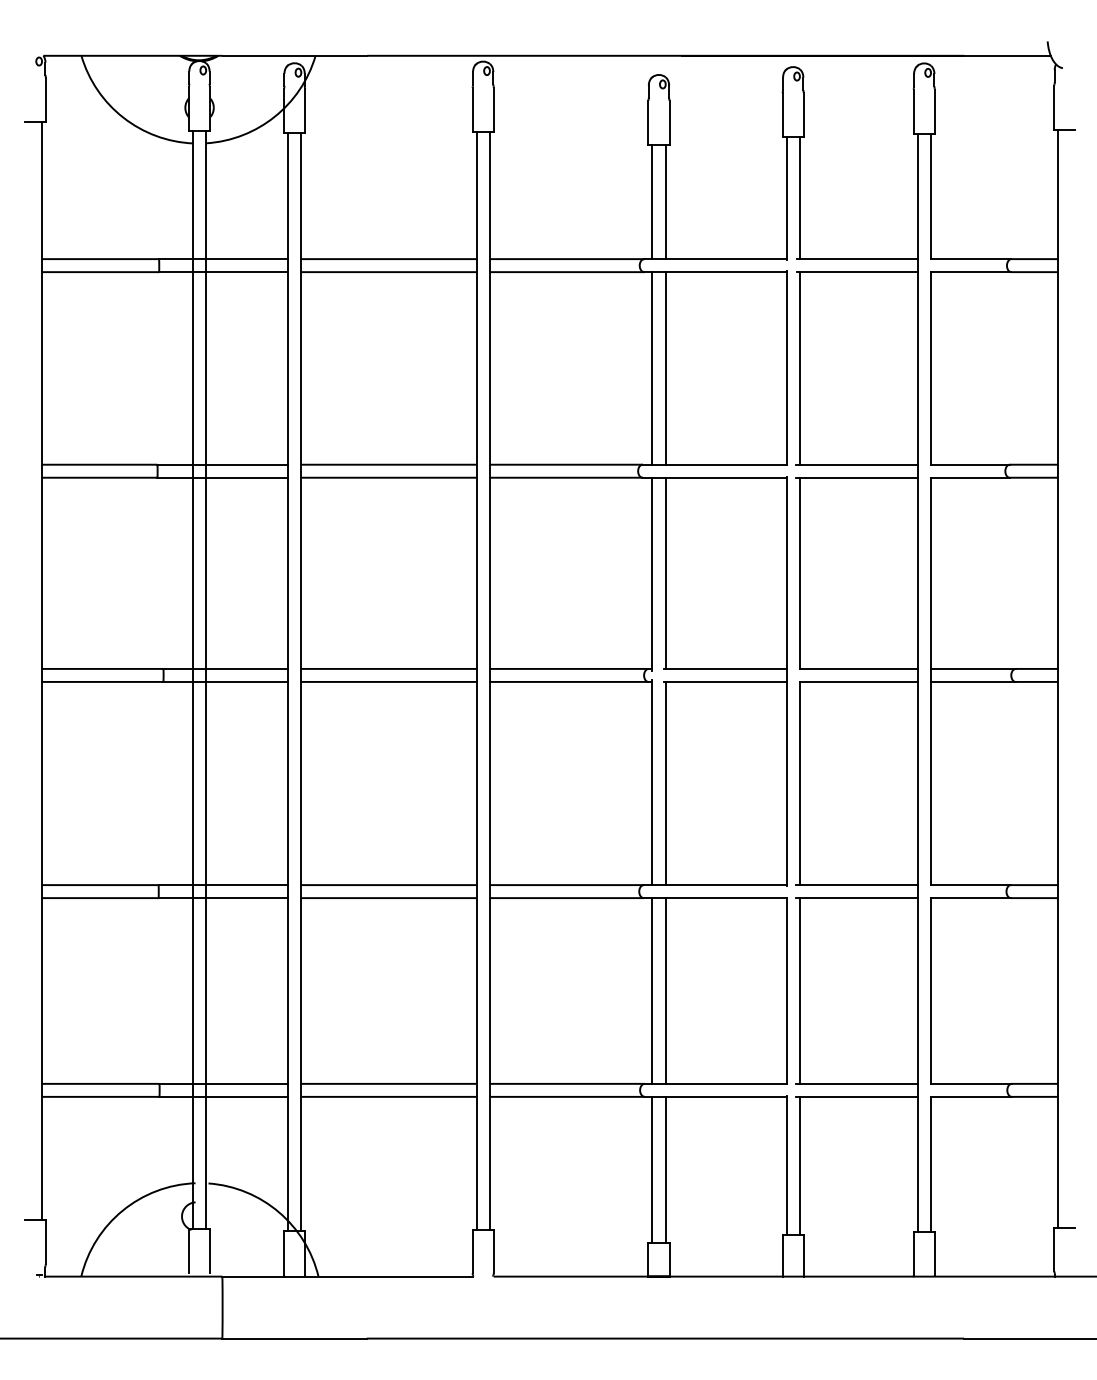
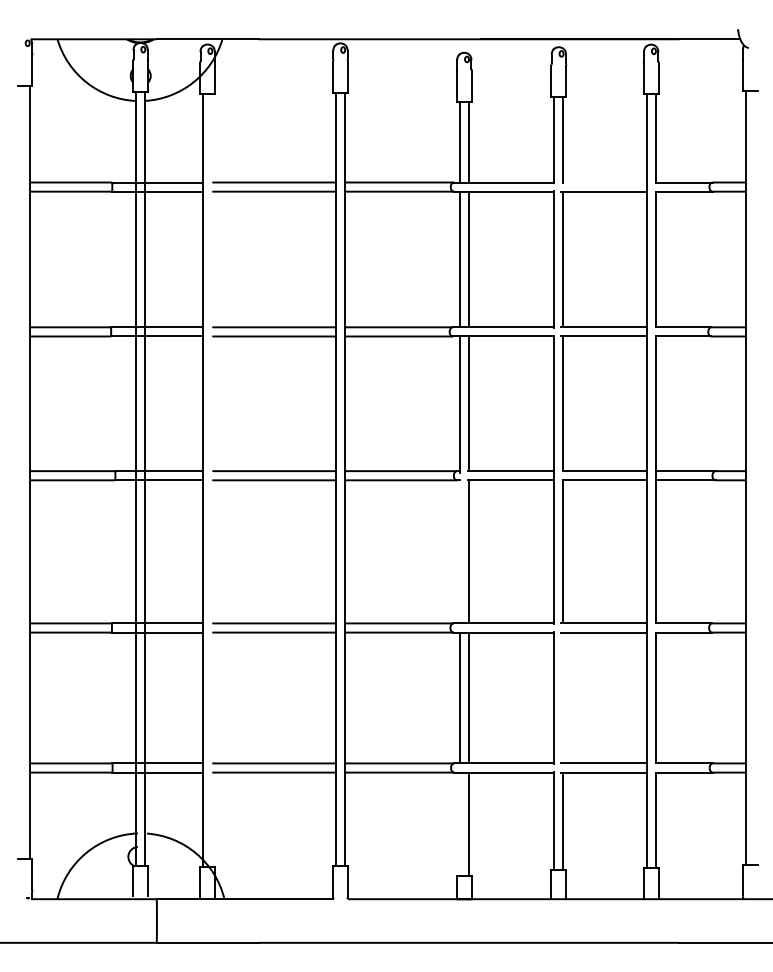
line: (856, 259) -> (603, 182), removed
line: (301, 682) -> (212, 480), removed
line: (652, 781) -> (459, 550), removed
line: (799, 990) -> (563, 697), removed
line: (652, 1169) -> (459, 823), removed

